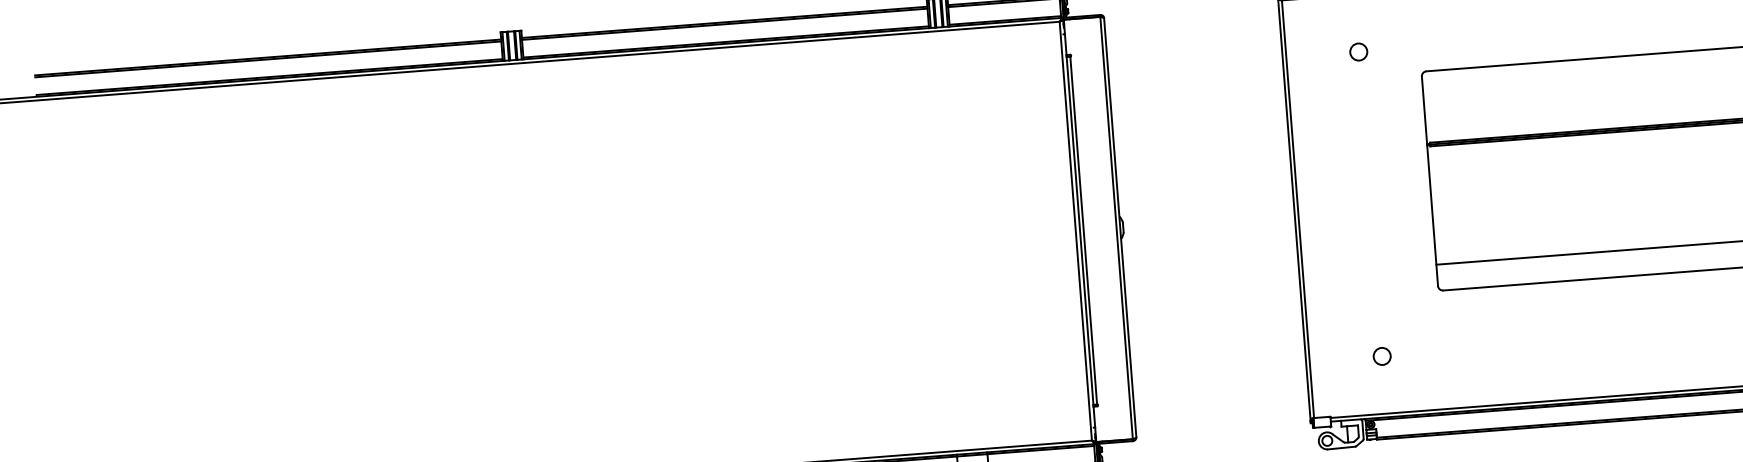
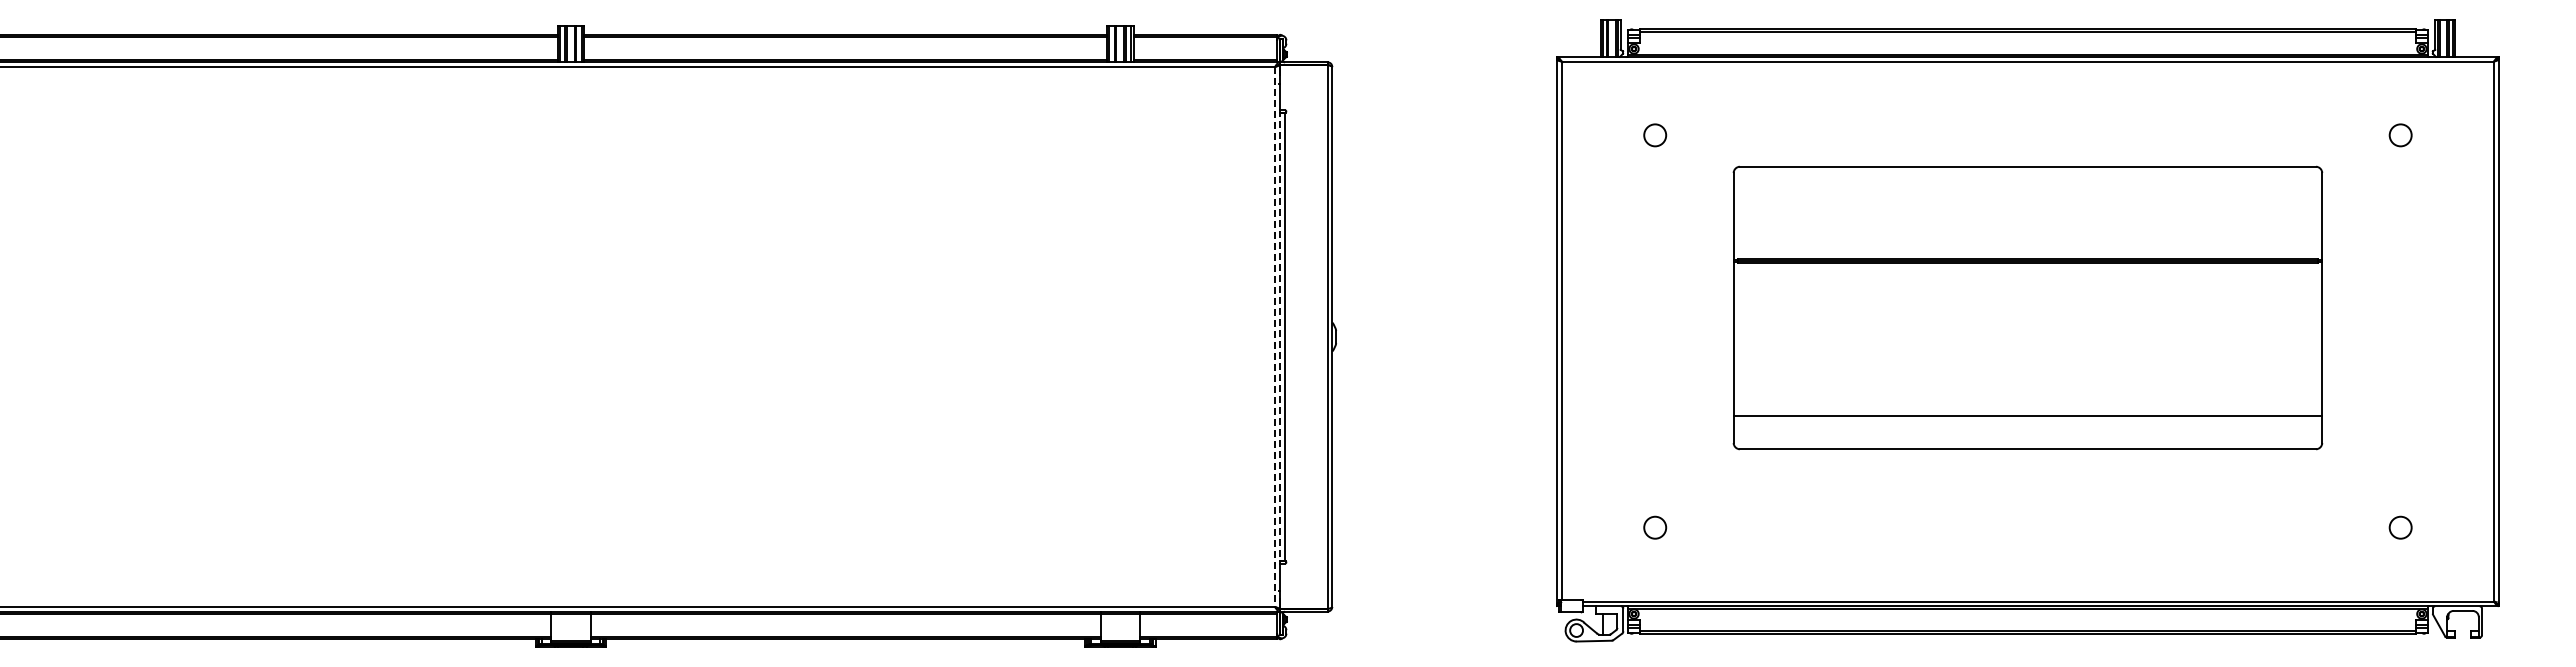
line: (1075, 231) -> (1274, 337), solid -> dashed
line: (1080, 231) -> (1280, 337), solid -> dashed

